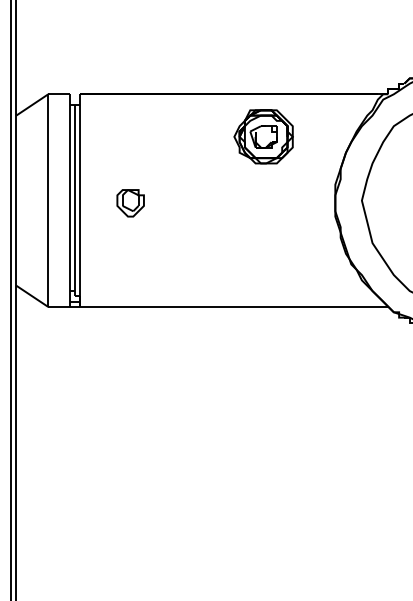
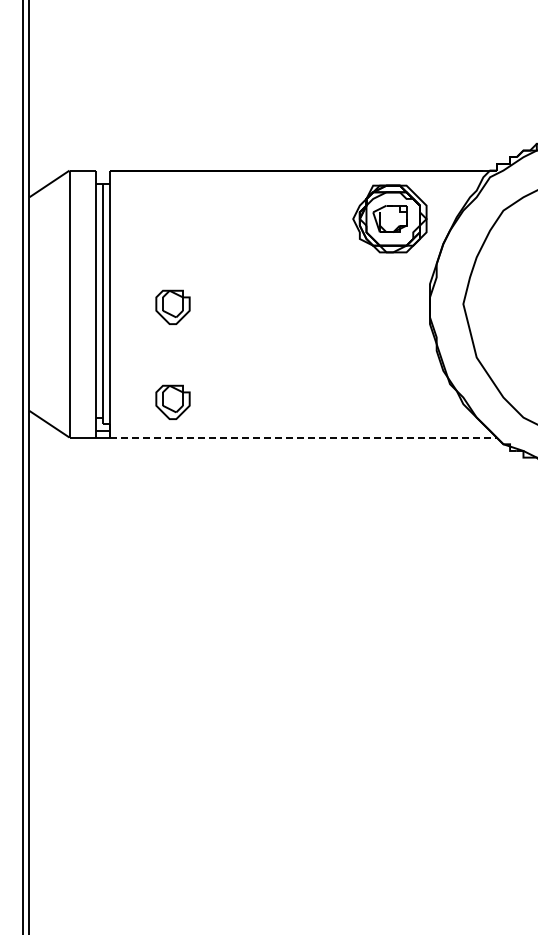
part: (263, 136) -> (389, 218), moved
part: (130, 278) -> (172, 401), added
line: (234, 306) -> (303, 437), solid -> dashed

